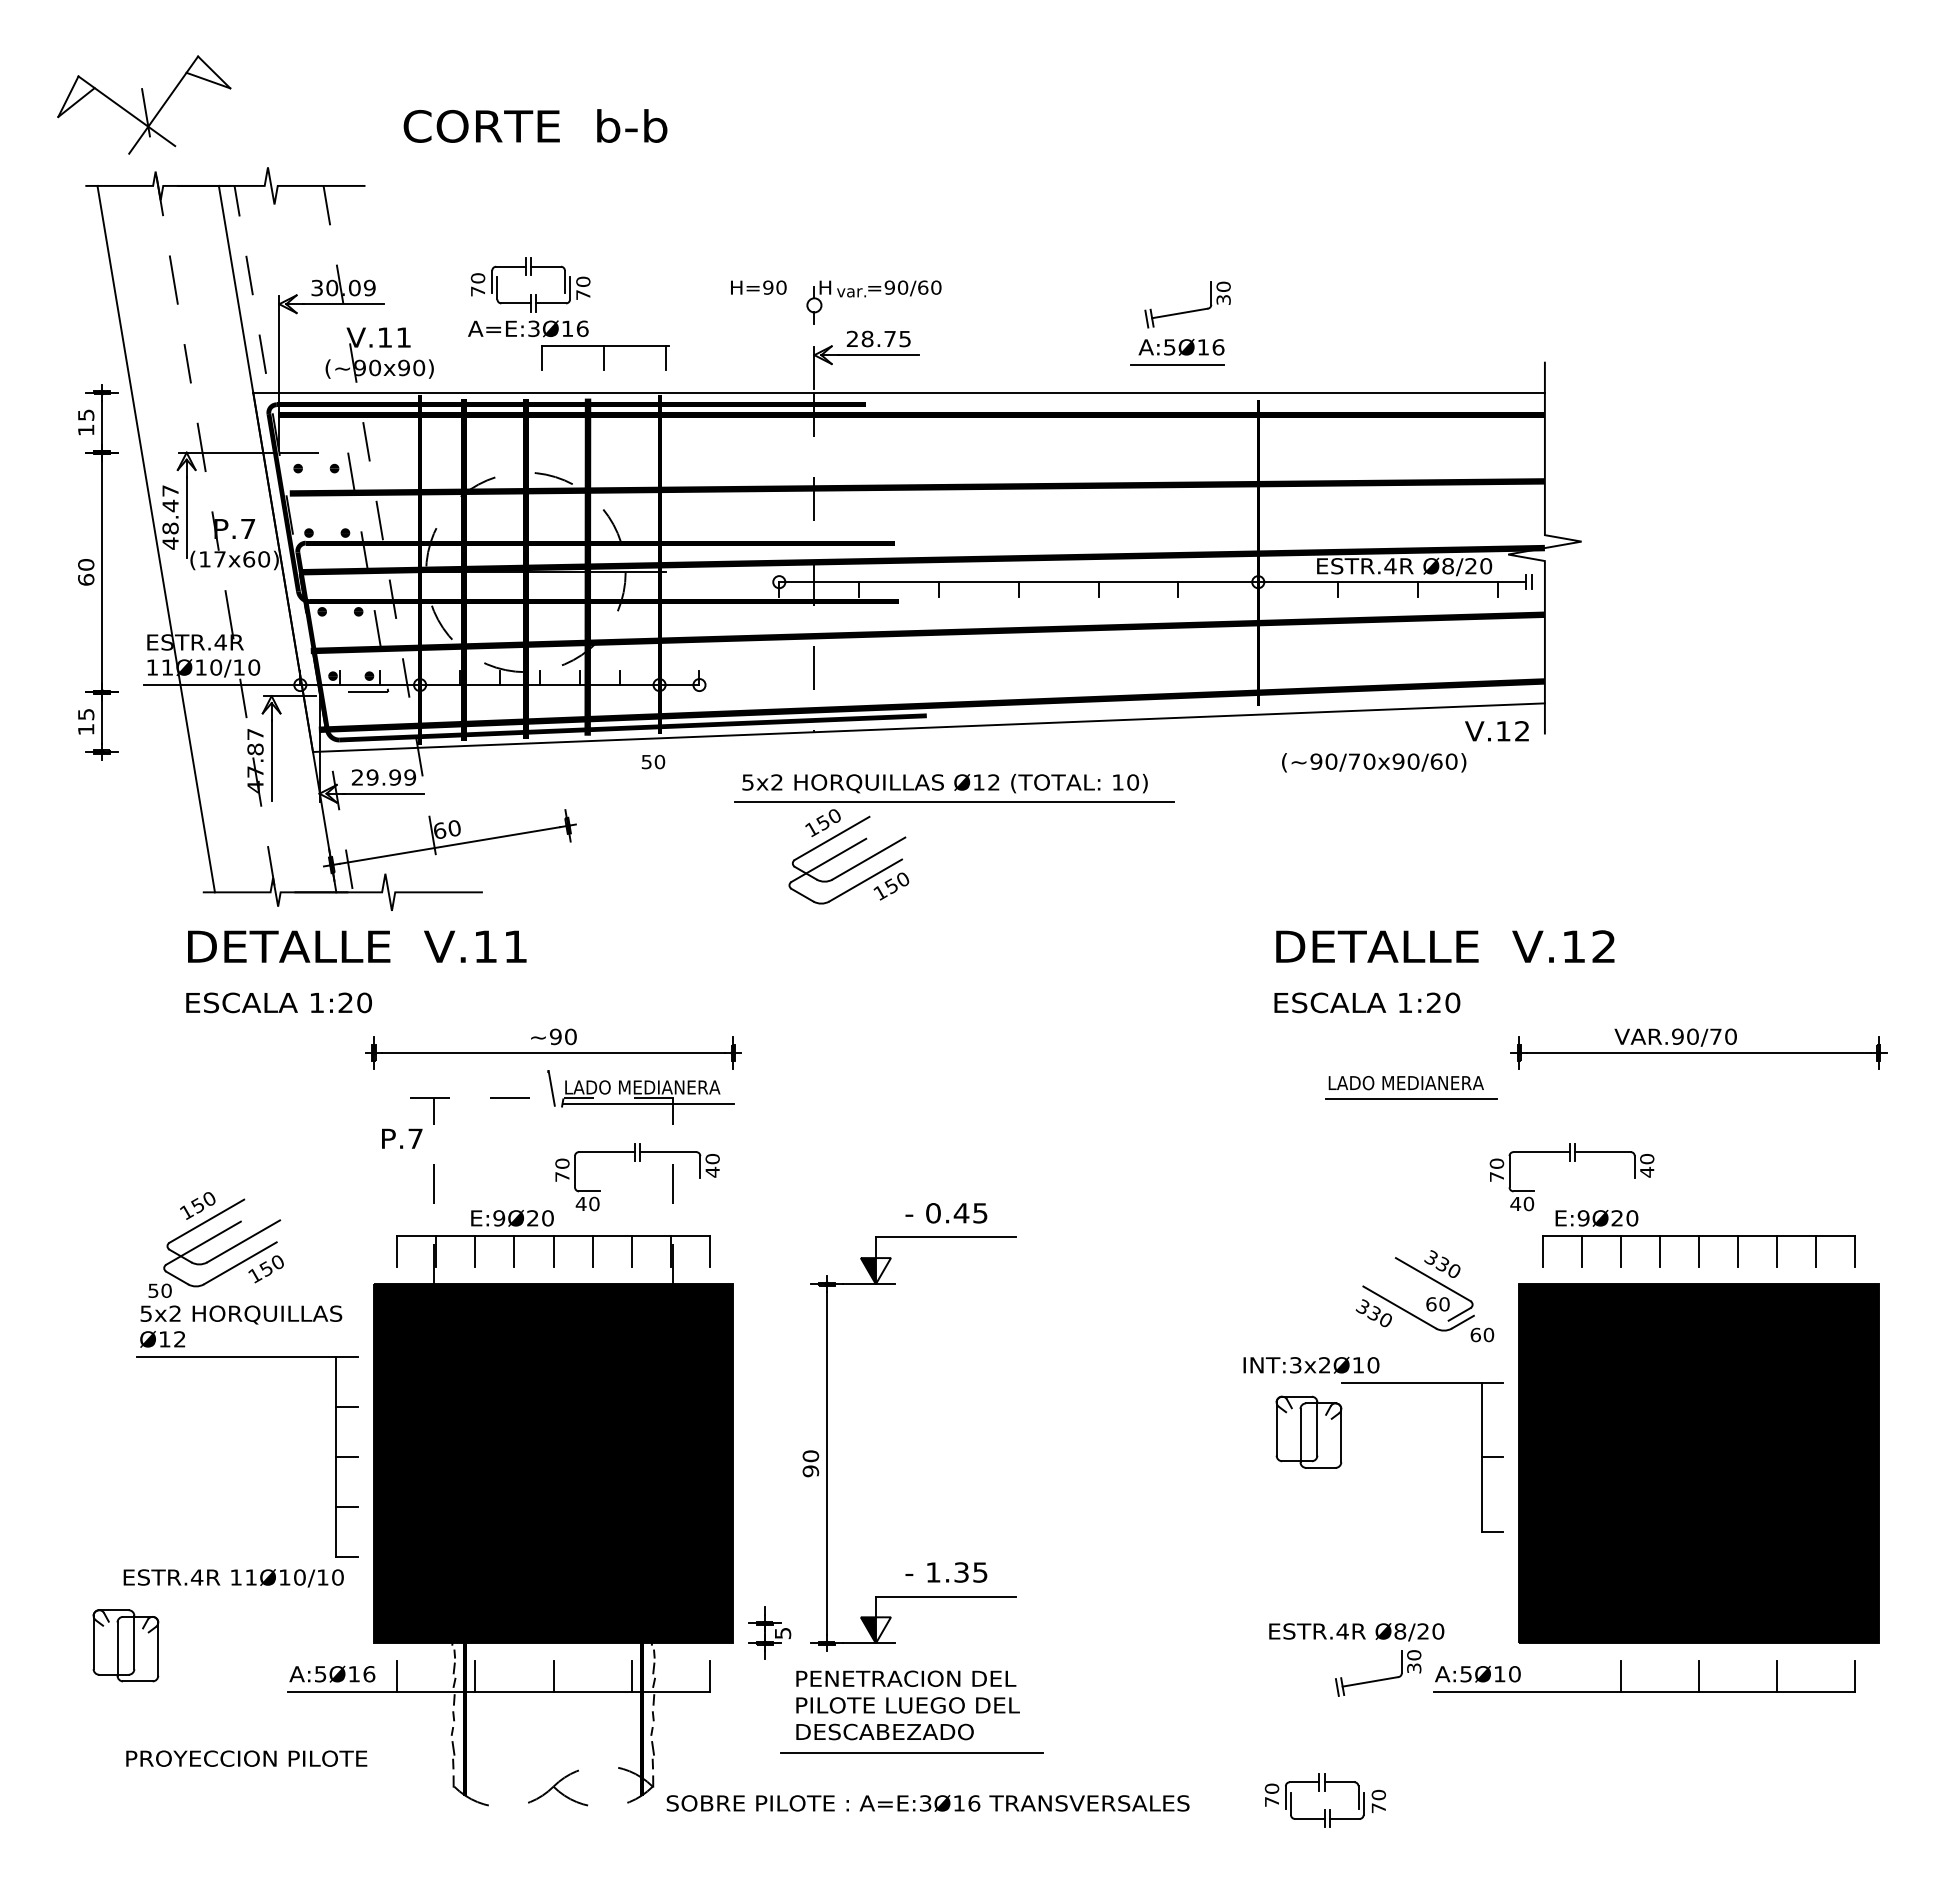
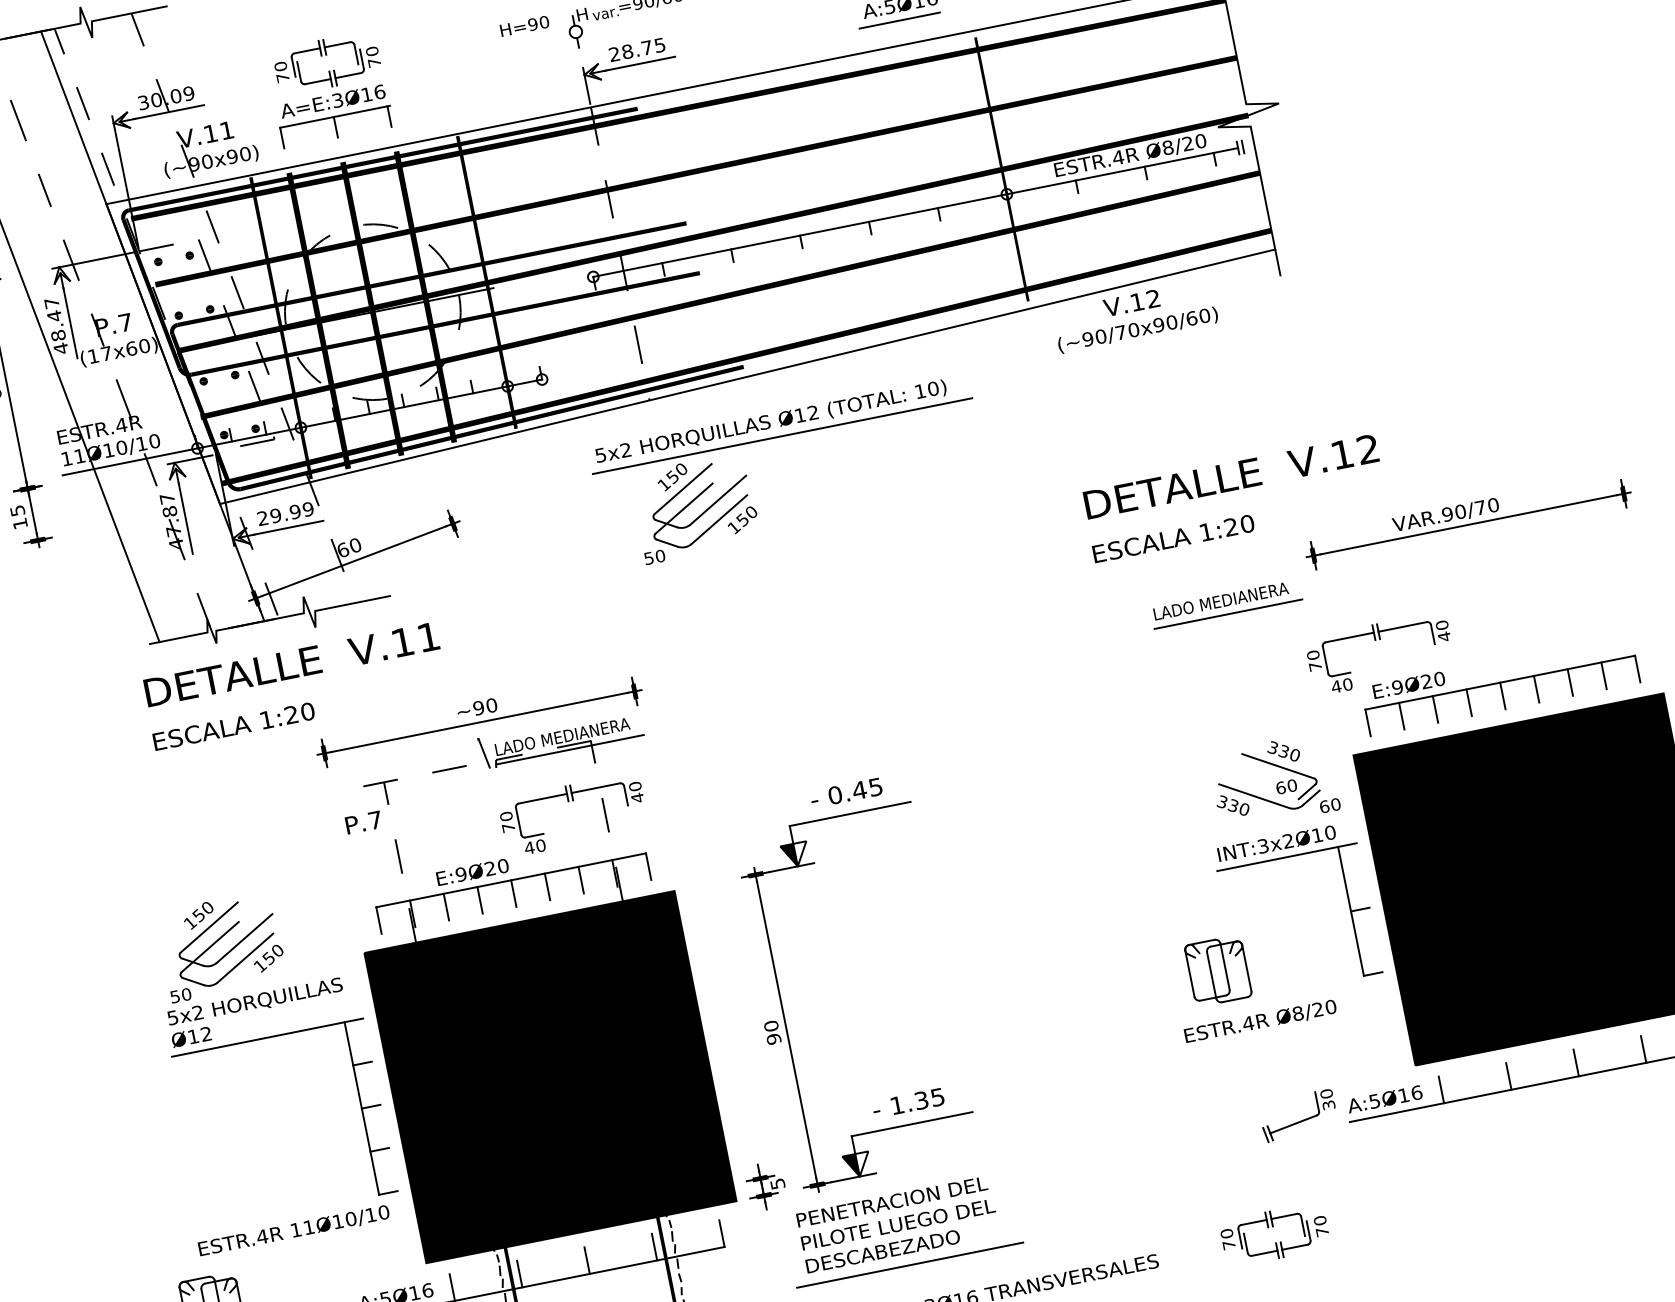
part: (605, 357) -> (337, 126), moved
text: (1496, 731) -> (1131, 303), moved
text: (653, 761) -> (654, 556), moved
text: (1311, 1364) -> (1276, 842), moved
part: (1308, 1431) -> (1217, 970), moved
text: (1356, 1632) -> (1260, 1022), moved
text: (1514, 1674) -> (1416, 1093), A:5Ø10 -> A:5Ø16
line: (1542, 1675) -> (1440, 1089), added

